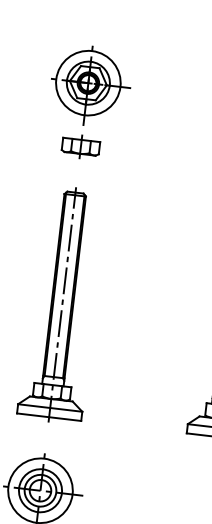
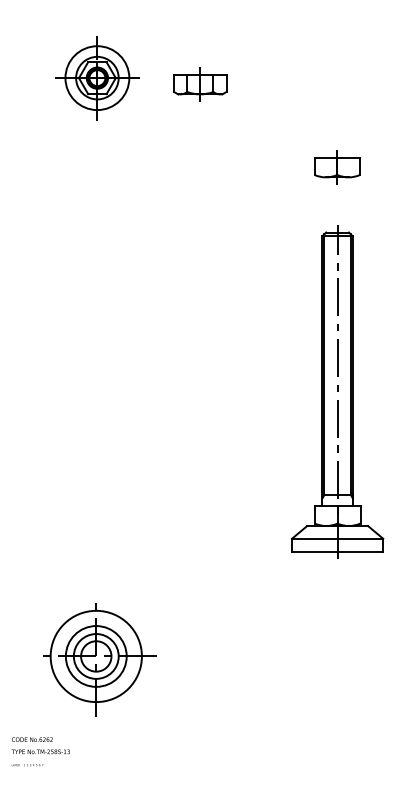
part: (90, 85) -> (99, 80), size x0.7
part: (81, 146) -> (200, 84), moved
part: (61, 304) -> (95, 391), removed

